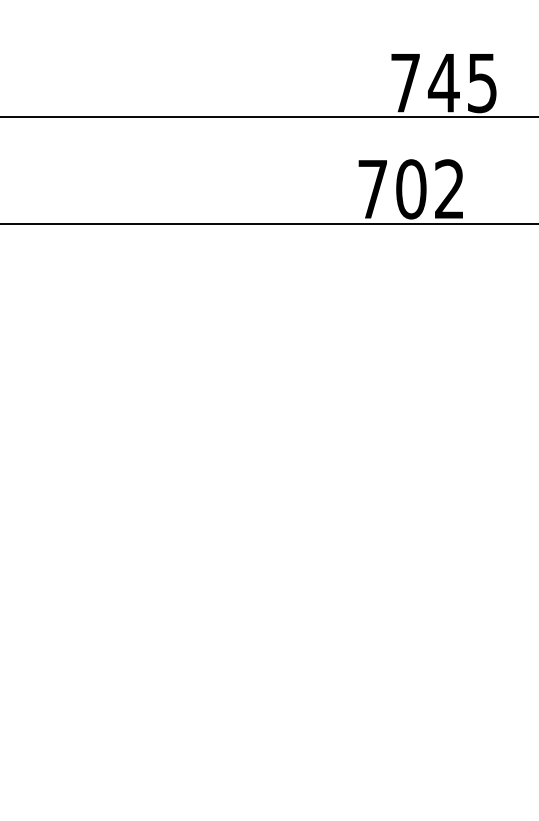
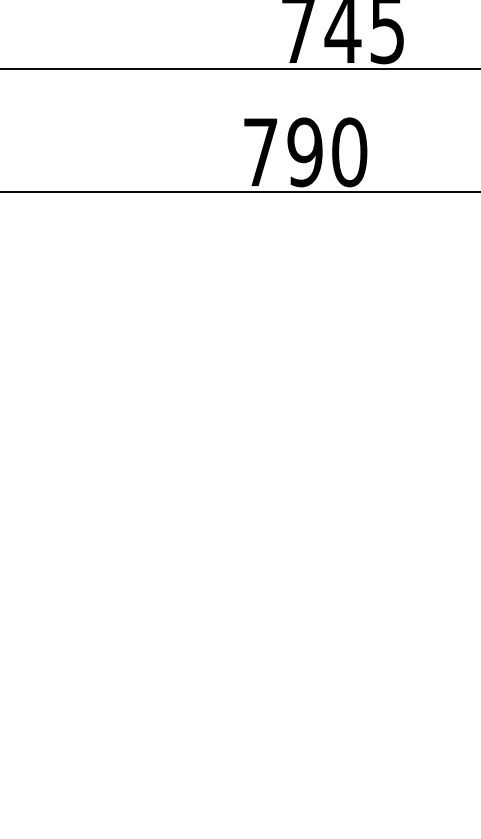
text: (430, 189) -> (327, 152), 702 -> 790

